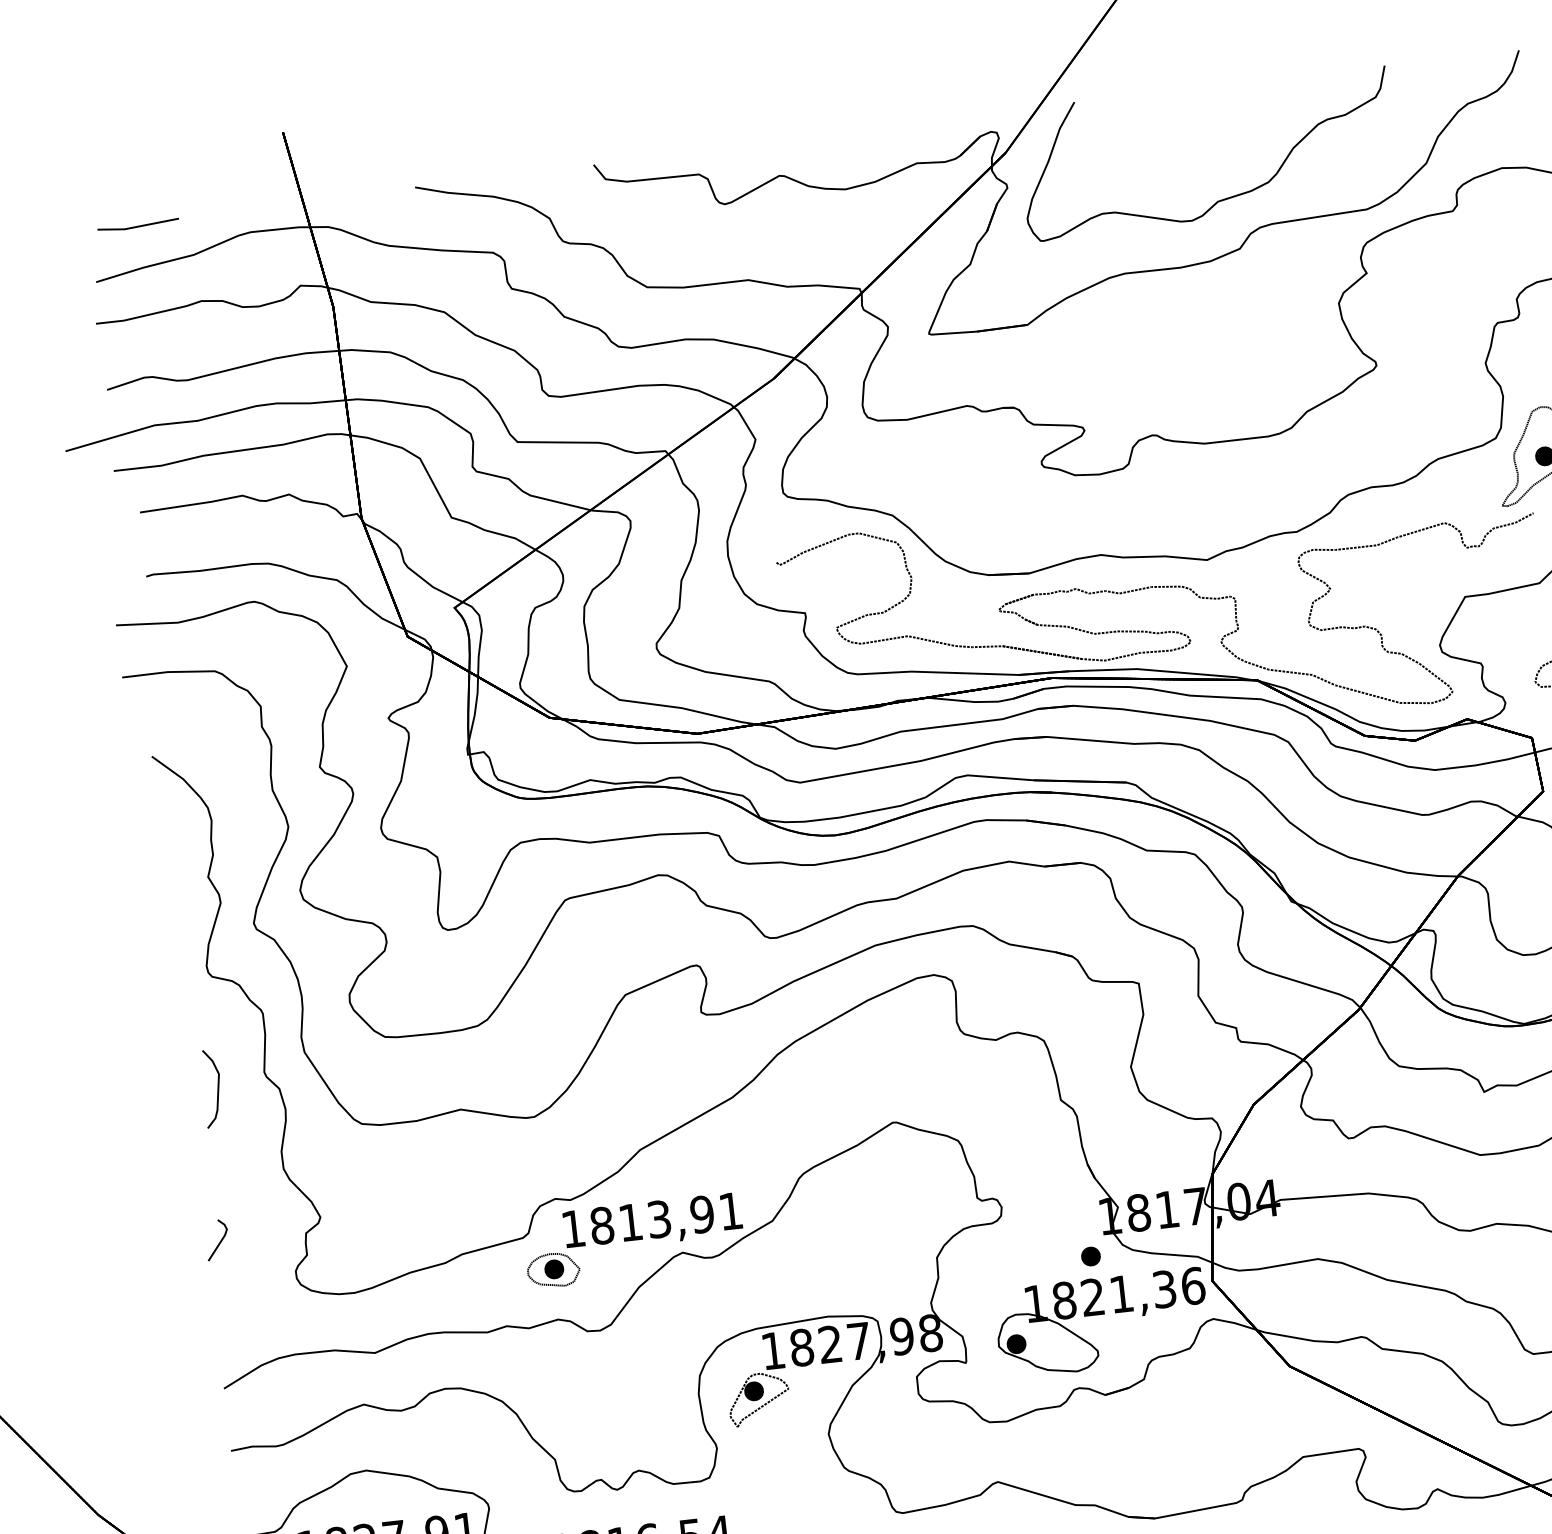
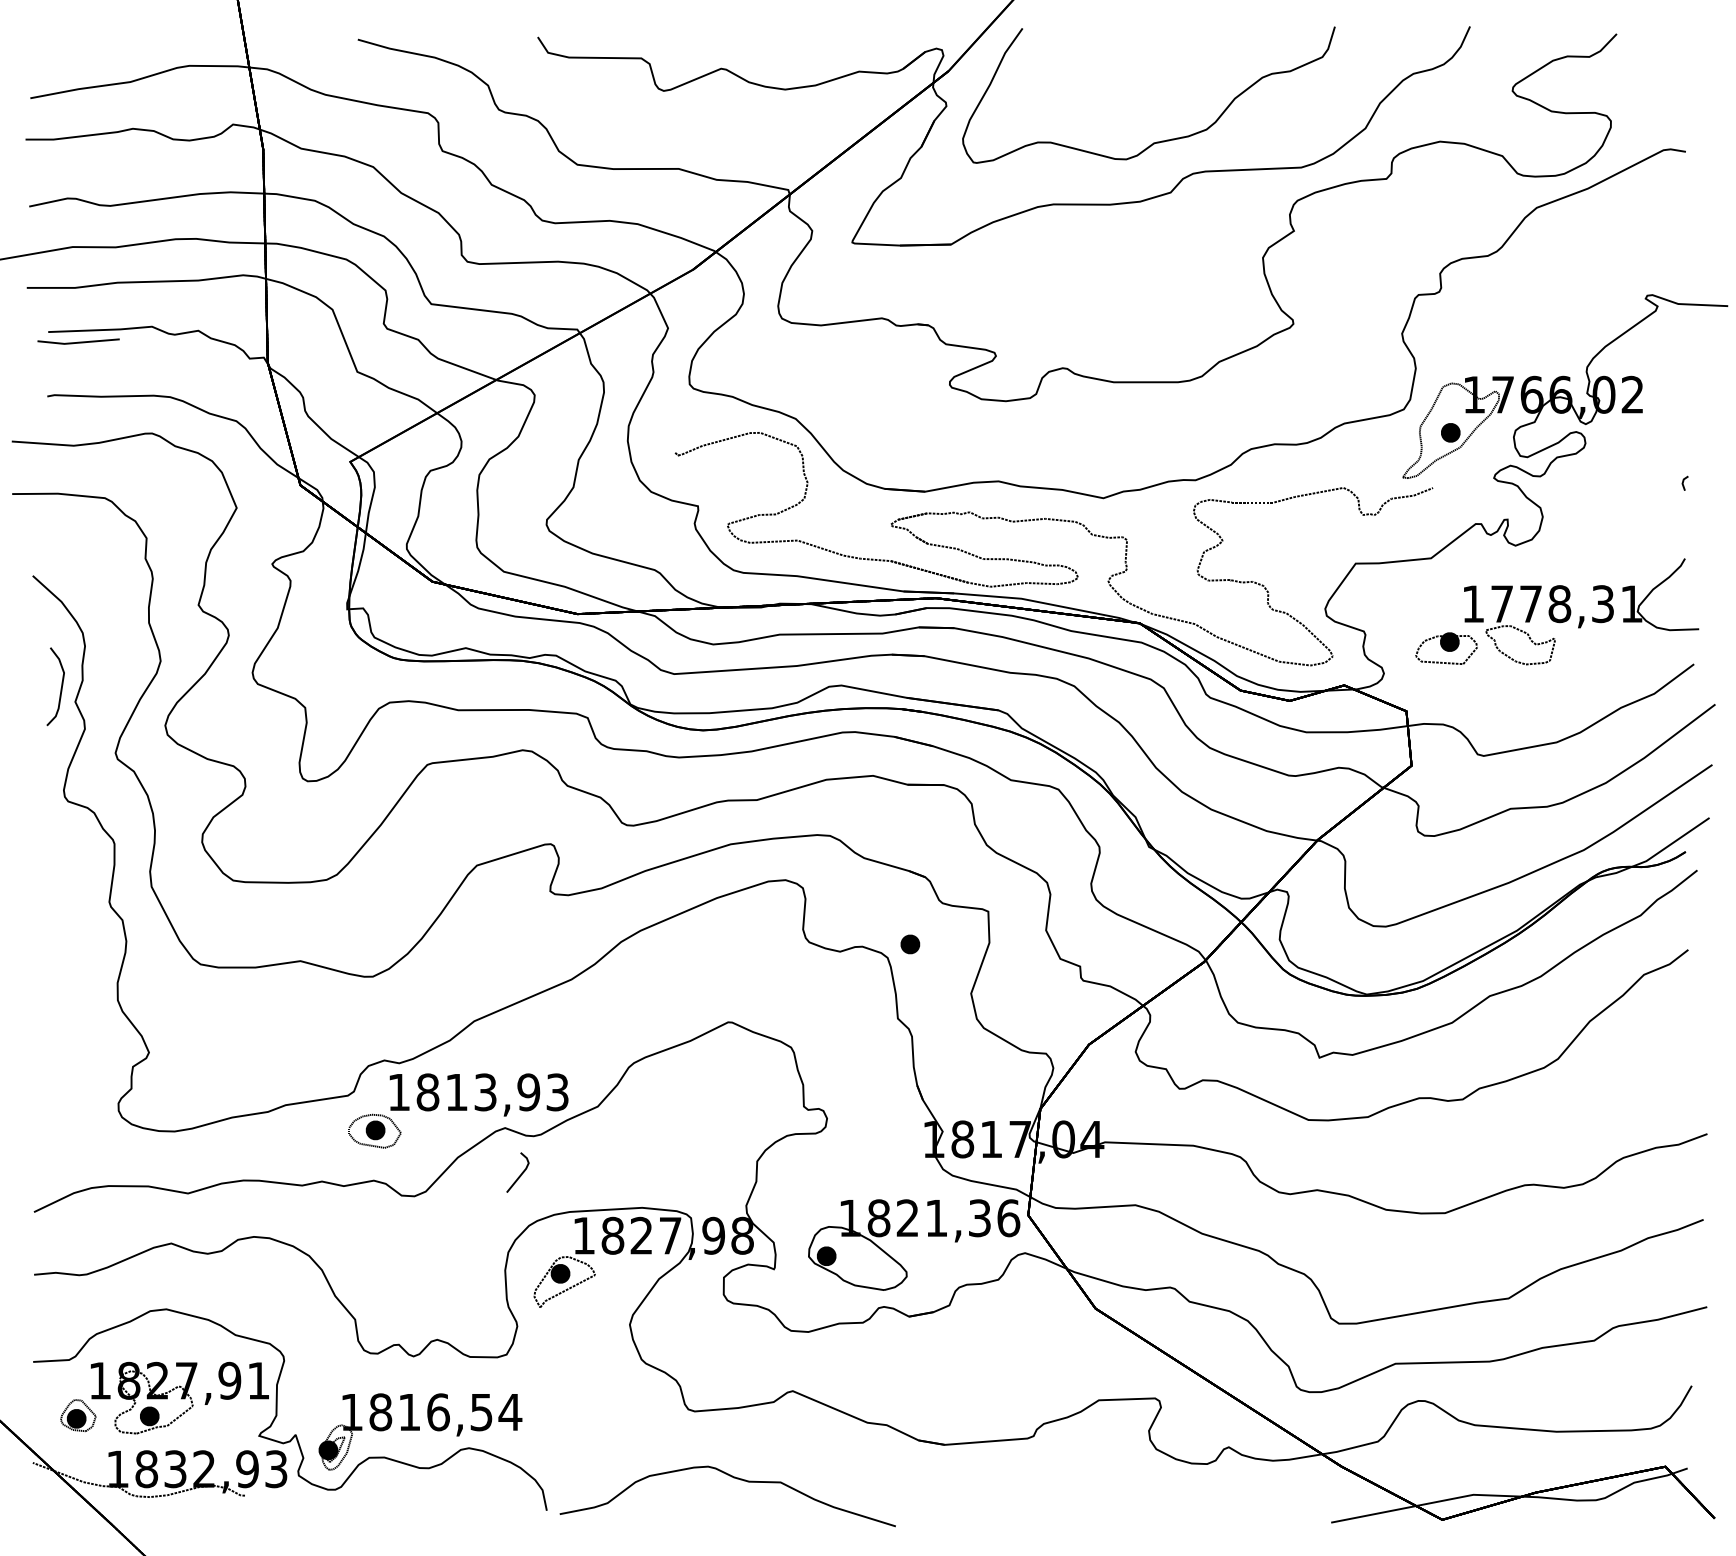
line: (138, 225) -> (78, 341), moved
curve: (217, 1089) -> (60, 688), moved
text: (730, 1211) -> (557, 1092), 1813,91 -> 1813,93
line: (220, 1241) -> (520, 1174), moved
part: (1091, 1256) -> (910, 944), moved

